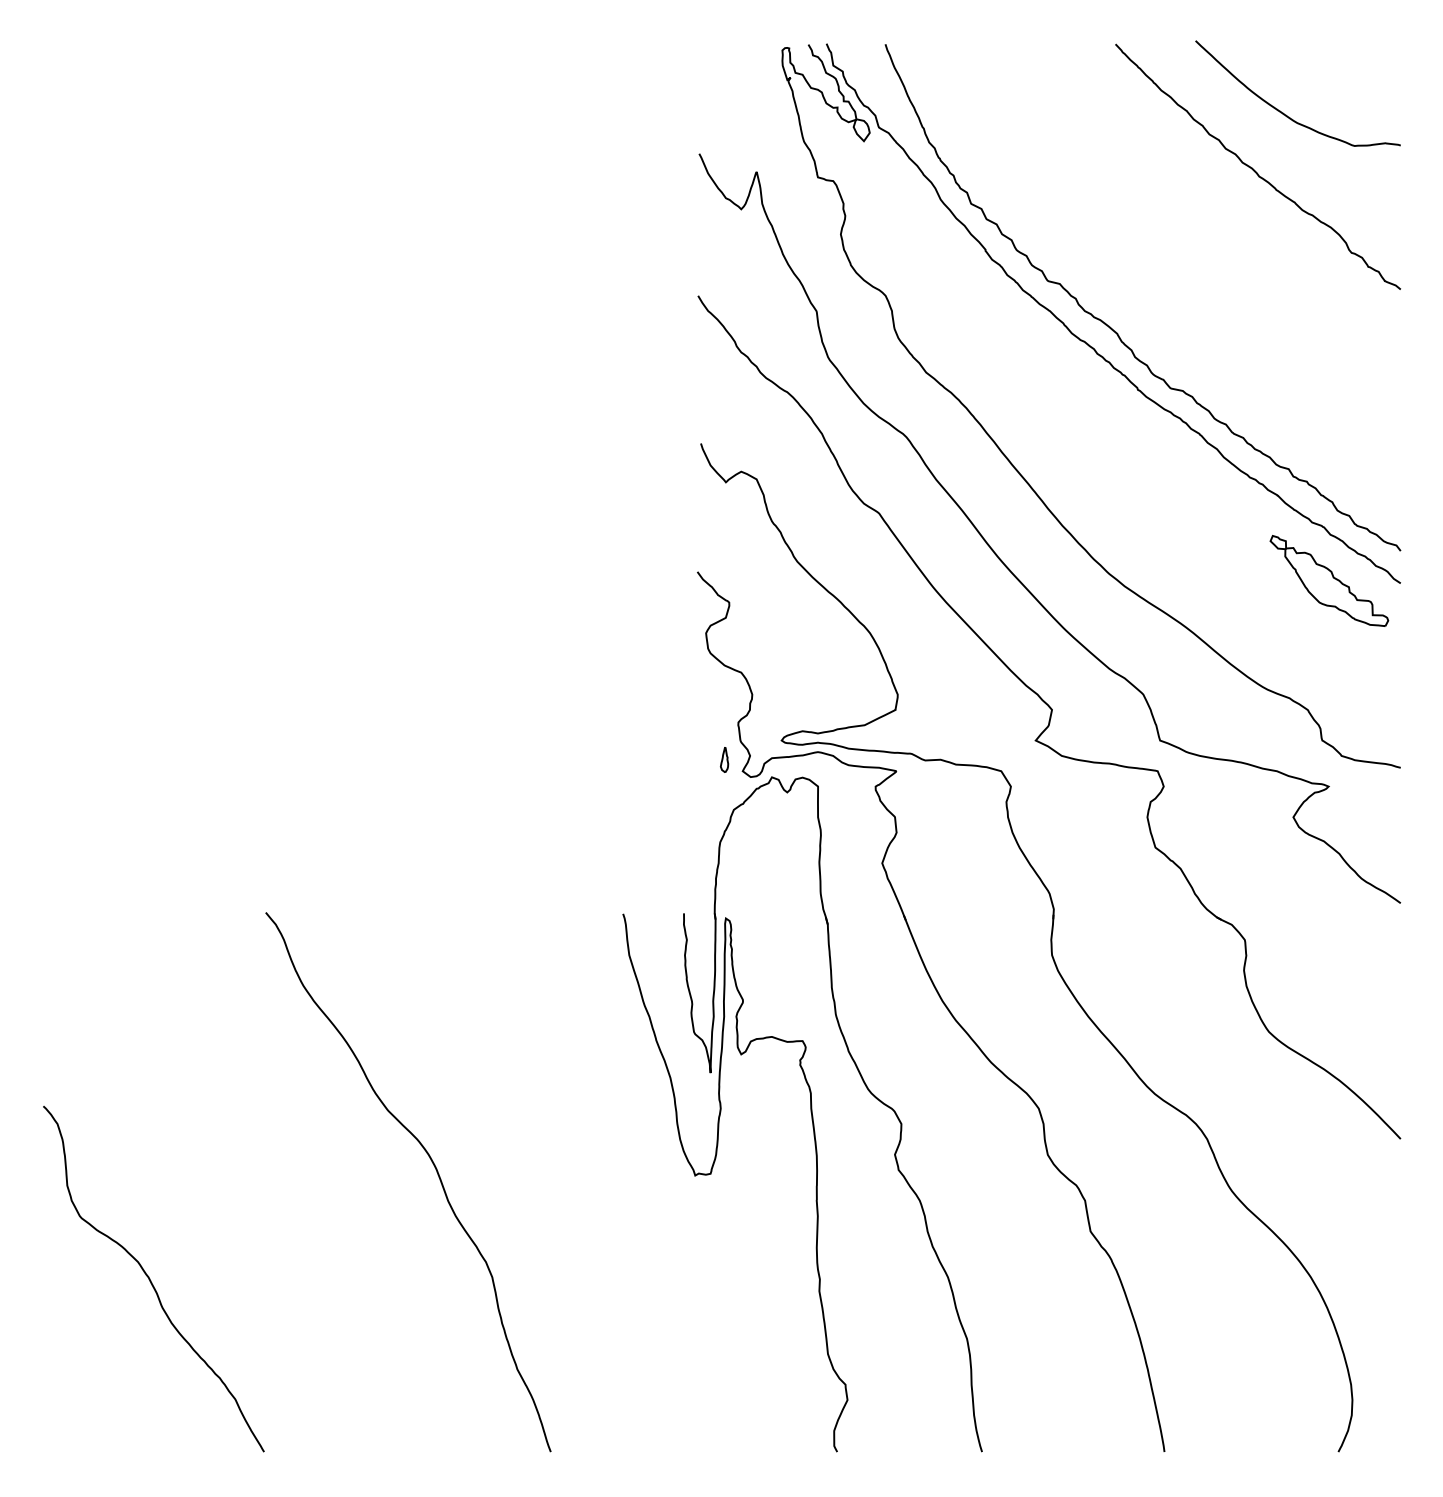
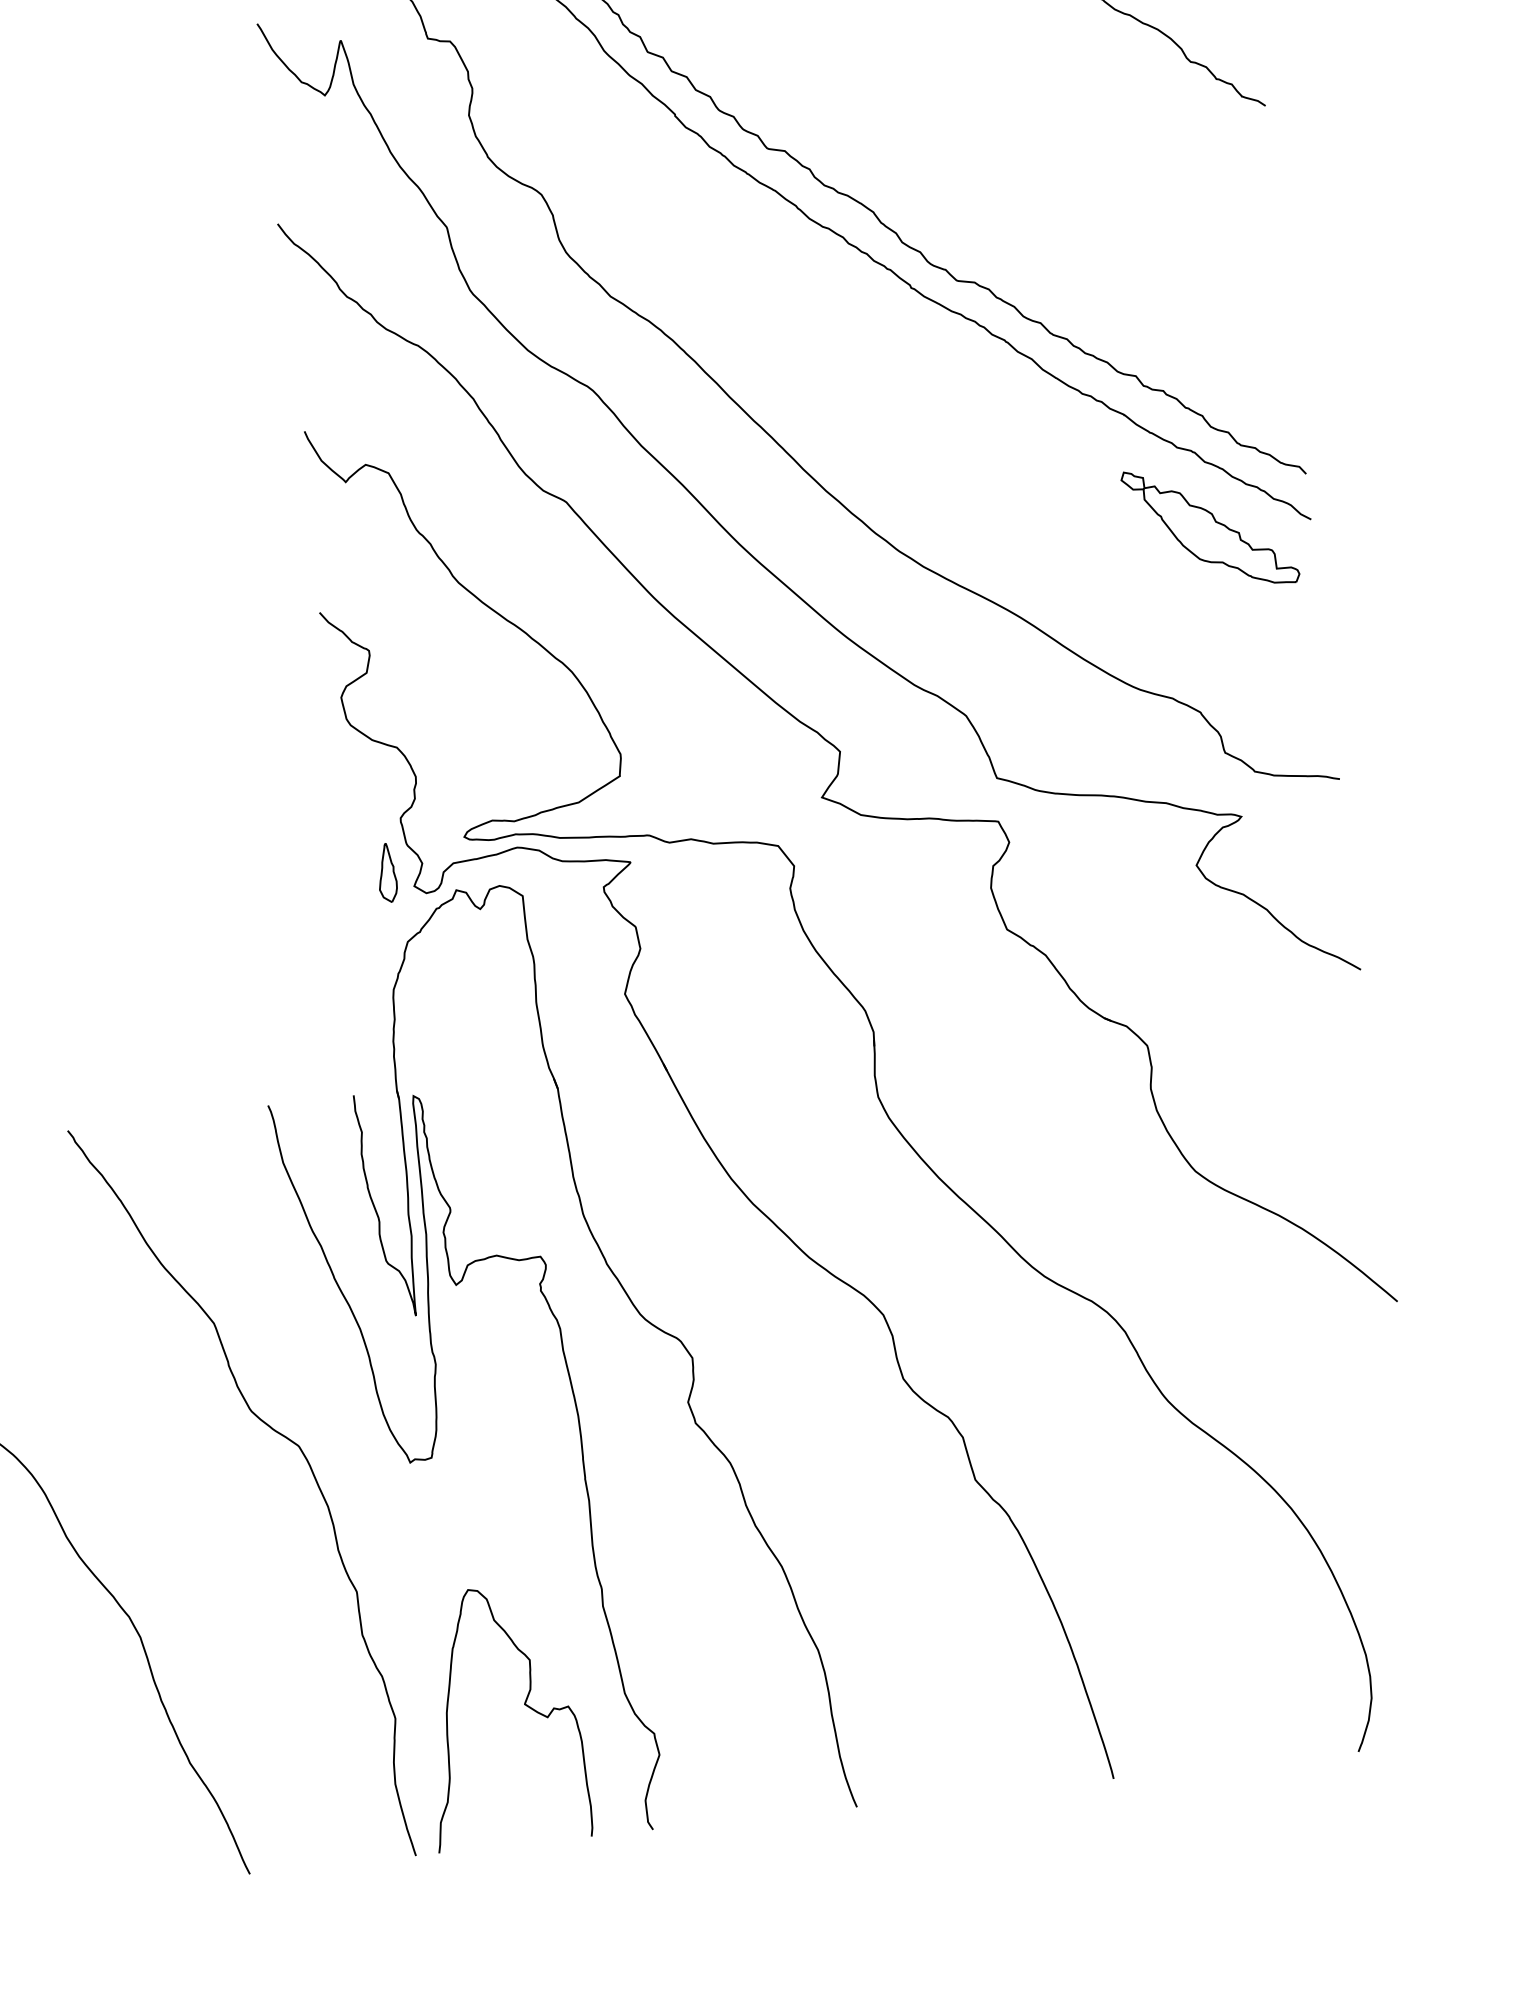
part: (724, 759) -> (386, 872), size x1.67
curve: (604, 1145) -> (277, 1434), added
curve: (756, 1354) -> (524, 1705), added

